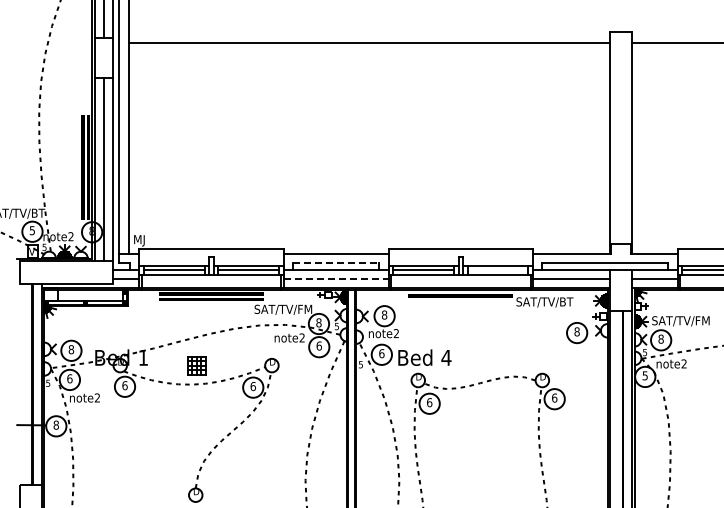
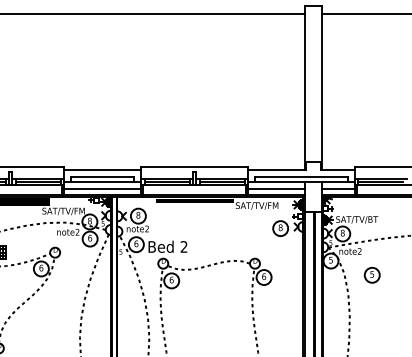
line: (336, 263) -> (102, 177), dashed -> solid
line: (497, 270) -> (221, 182), added
line: (336, 279) -> (102, 189), dashed -> solid
text: (567, 301) -> (273, 205), SAT/TV/BT -> SAT/TV/FM
text: (703, 320) -> (374, 219), SAT/TV/FM -> SAT/TV/BT
text: (446, 357) -> (184, 246), 4 -> 2
part: (701, 396) -> (372, 275), added

